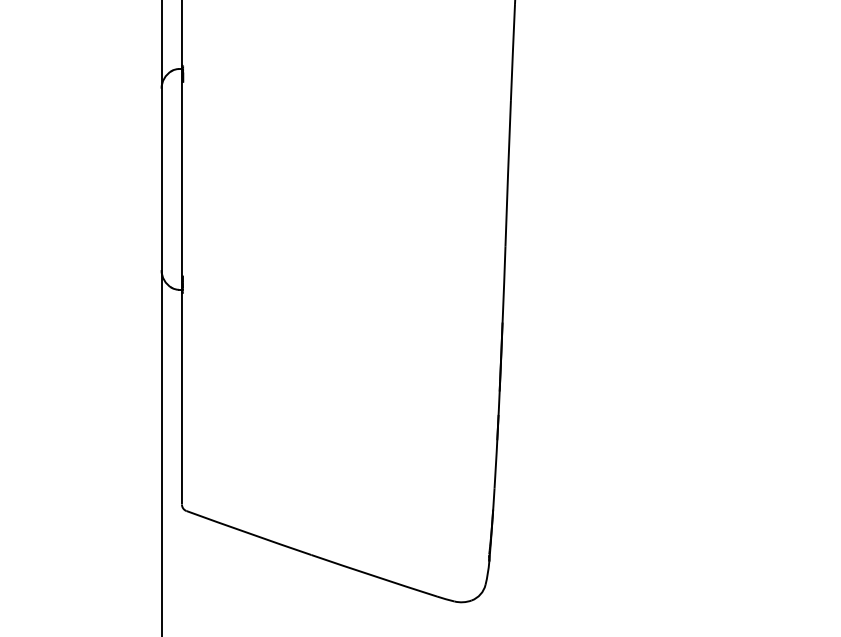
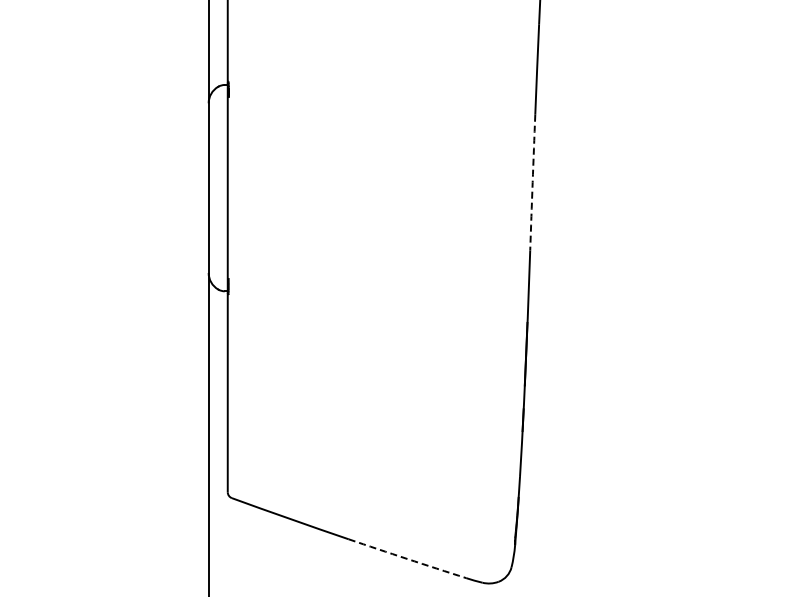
arc: (507, 173) -> (532, 182), solid -> dashed
arc: (374, 575) -> (407, 558), solid -> dashed

